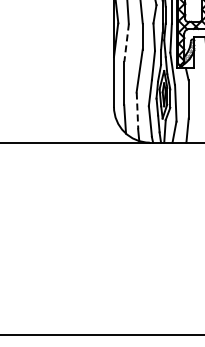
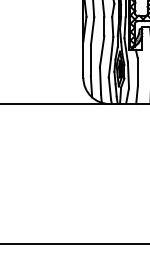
line: (126, 43) -> (92, 31), dashed -> solid
line: (137, 111) -> (100, 81), dashed -> solid

